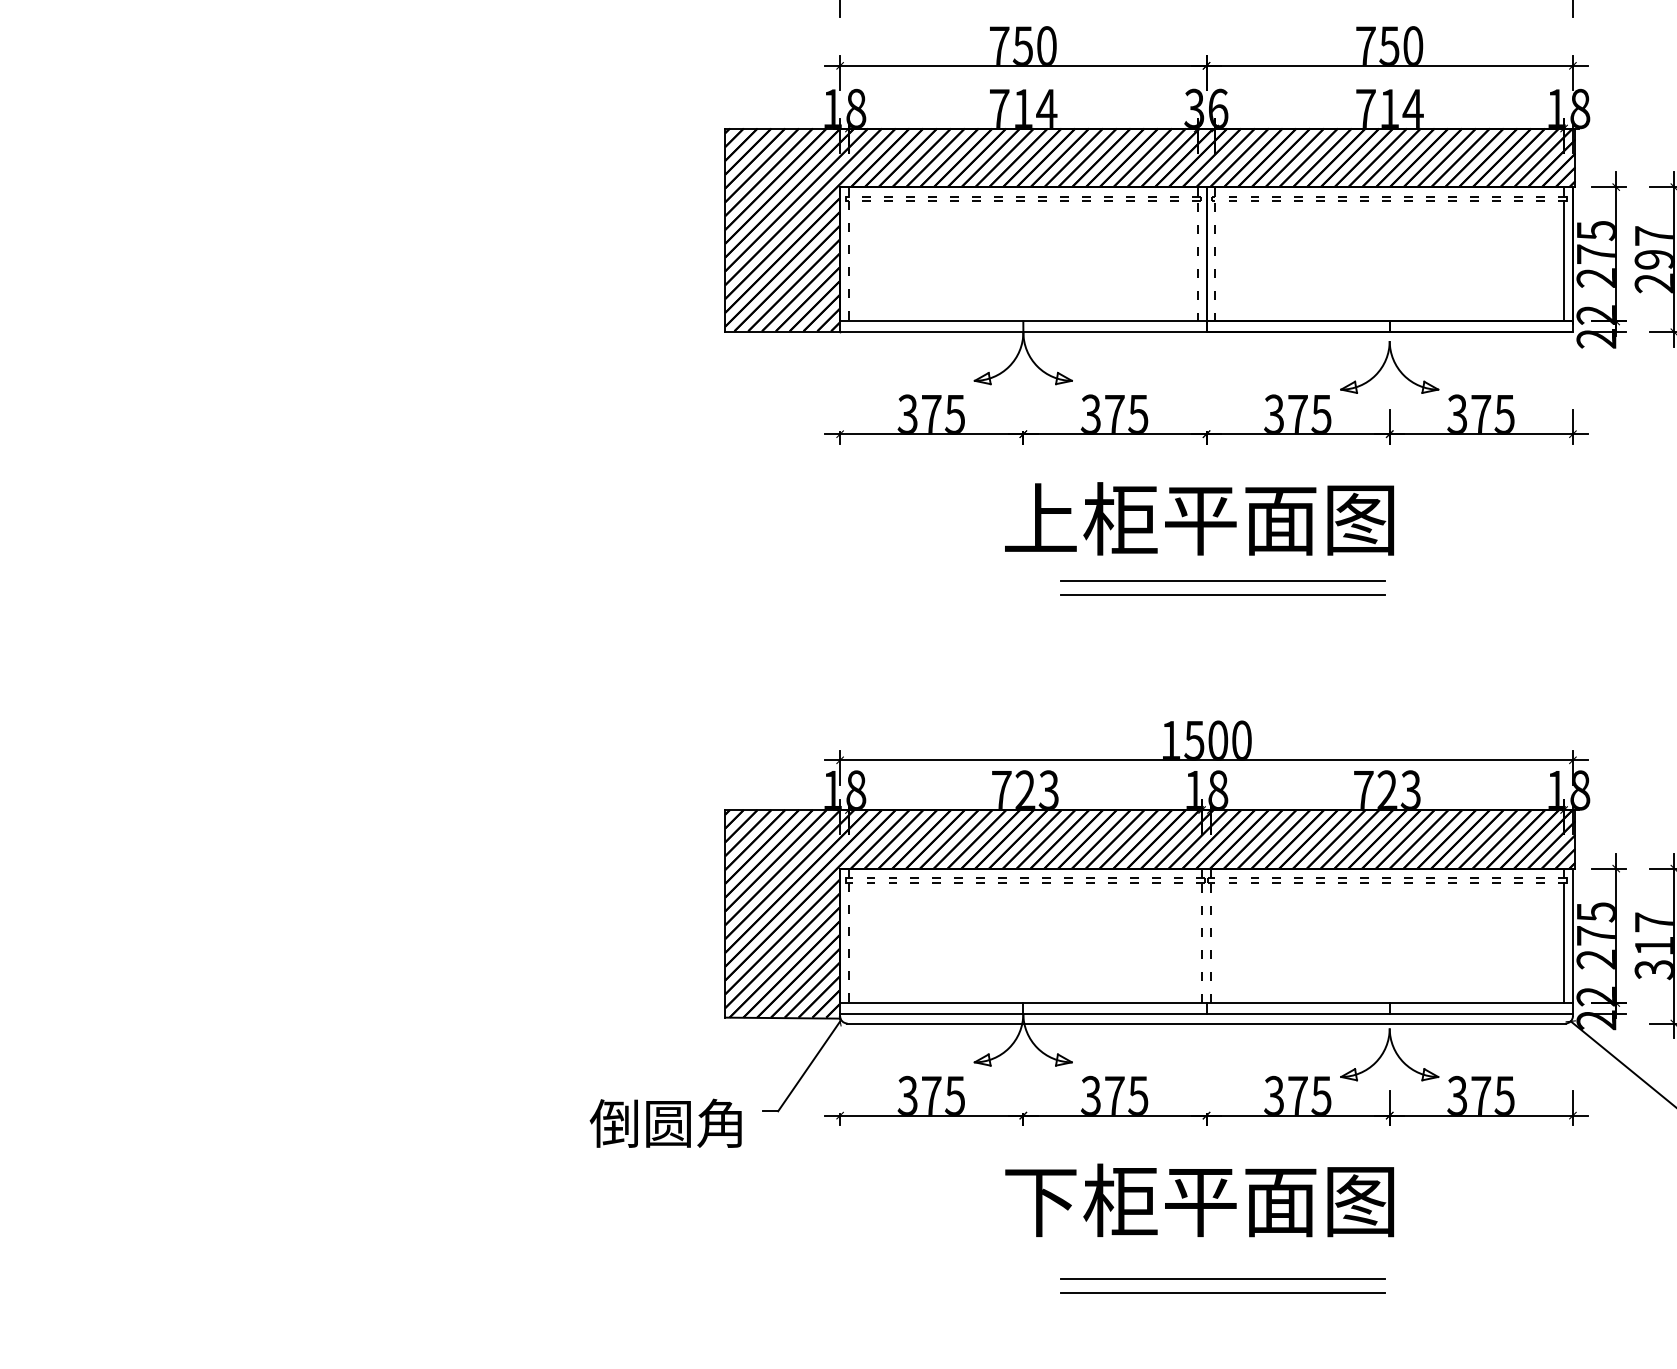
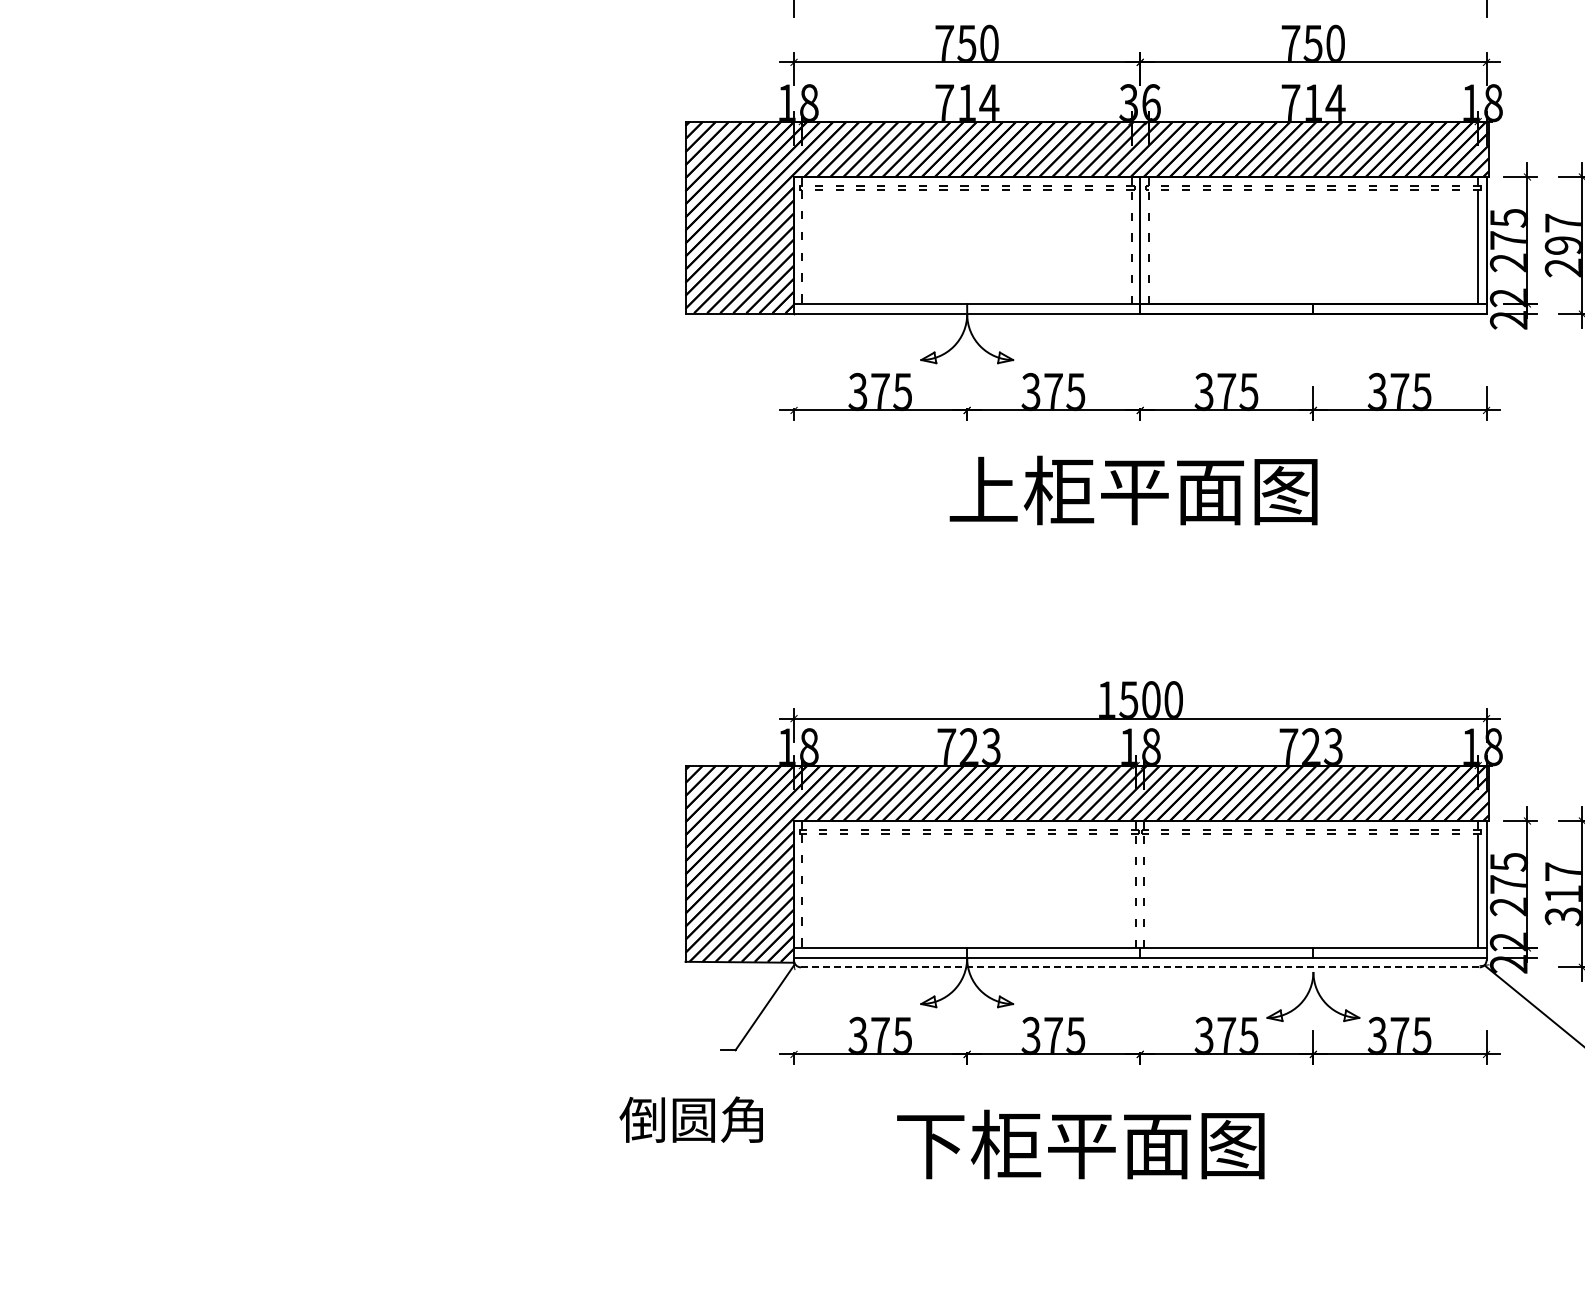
part: (1389, 367) -> (1313, 347), removed
line: (1222, 580) -> (1155, 548), removed
line: (1222, 595) -> (1155, 562), removed
line: (1206, 1023) -> (1140, 967), solid -> dashed
text: (664, 1123) -> (690, 1119), moved
text: (1199, 1200) -> (1080, 1144), moved
line: (1222, 1278) -> (1155, 1208), removed
line: (1222, 1293) -> (1155, 1222), removed

